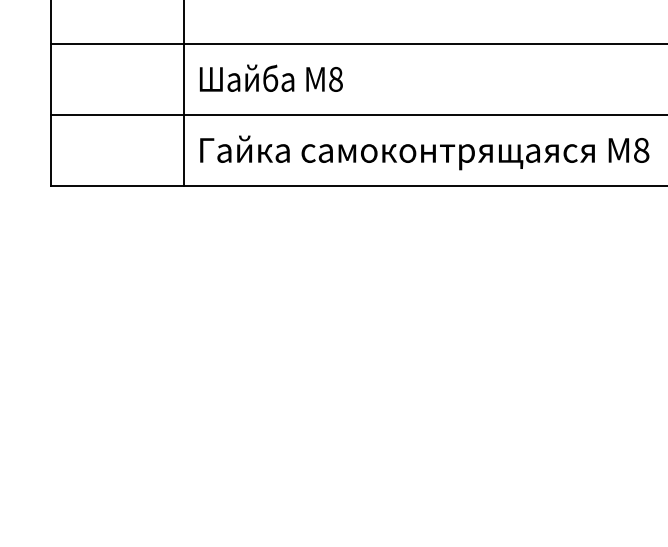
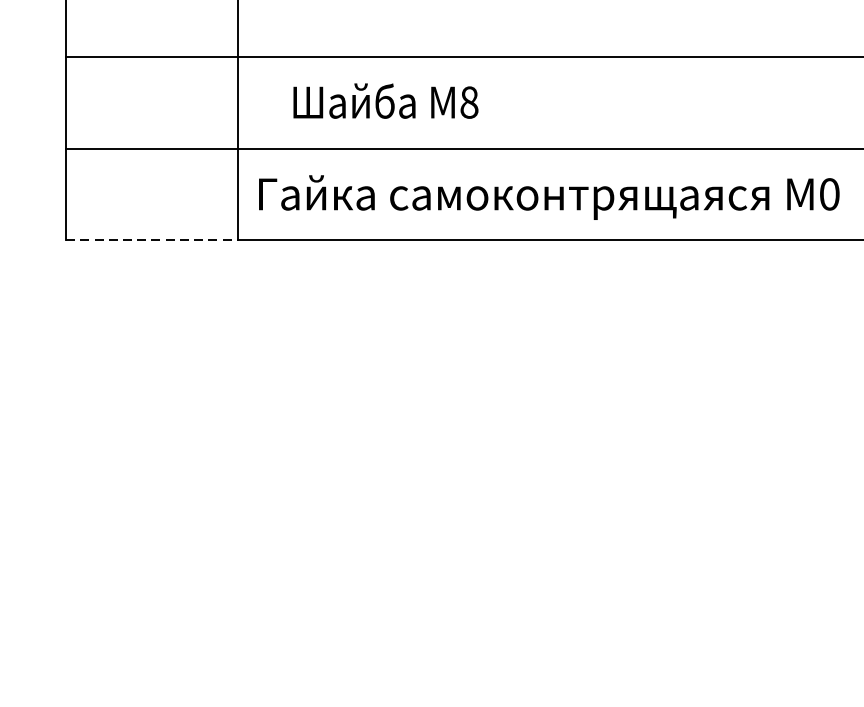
text: (270, 77) -> (384, 100), moved
text: (641, 150) -> (829, 194), 8 -> 0
line: (117, 186) -> (152, 241), solid -> dashed

